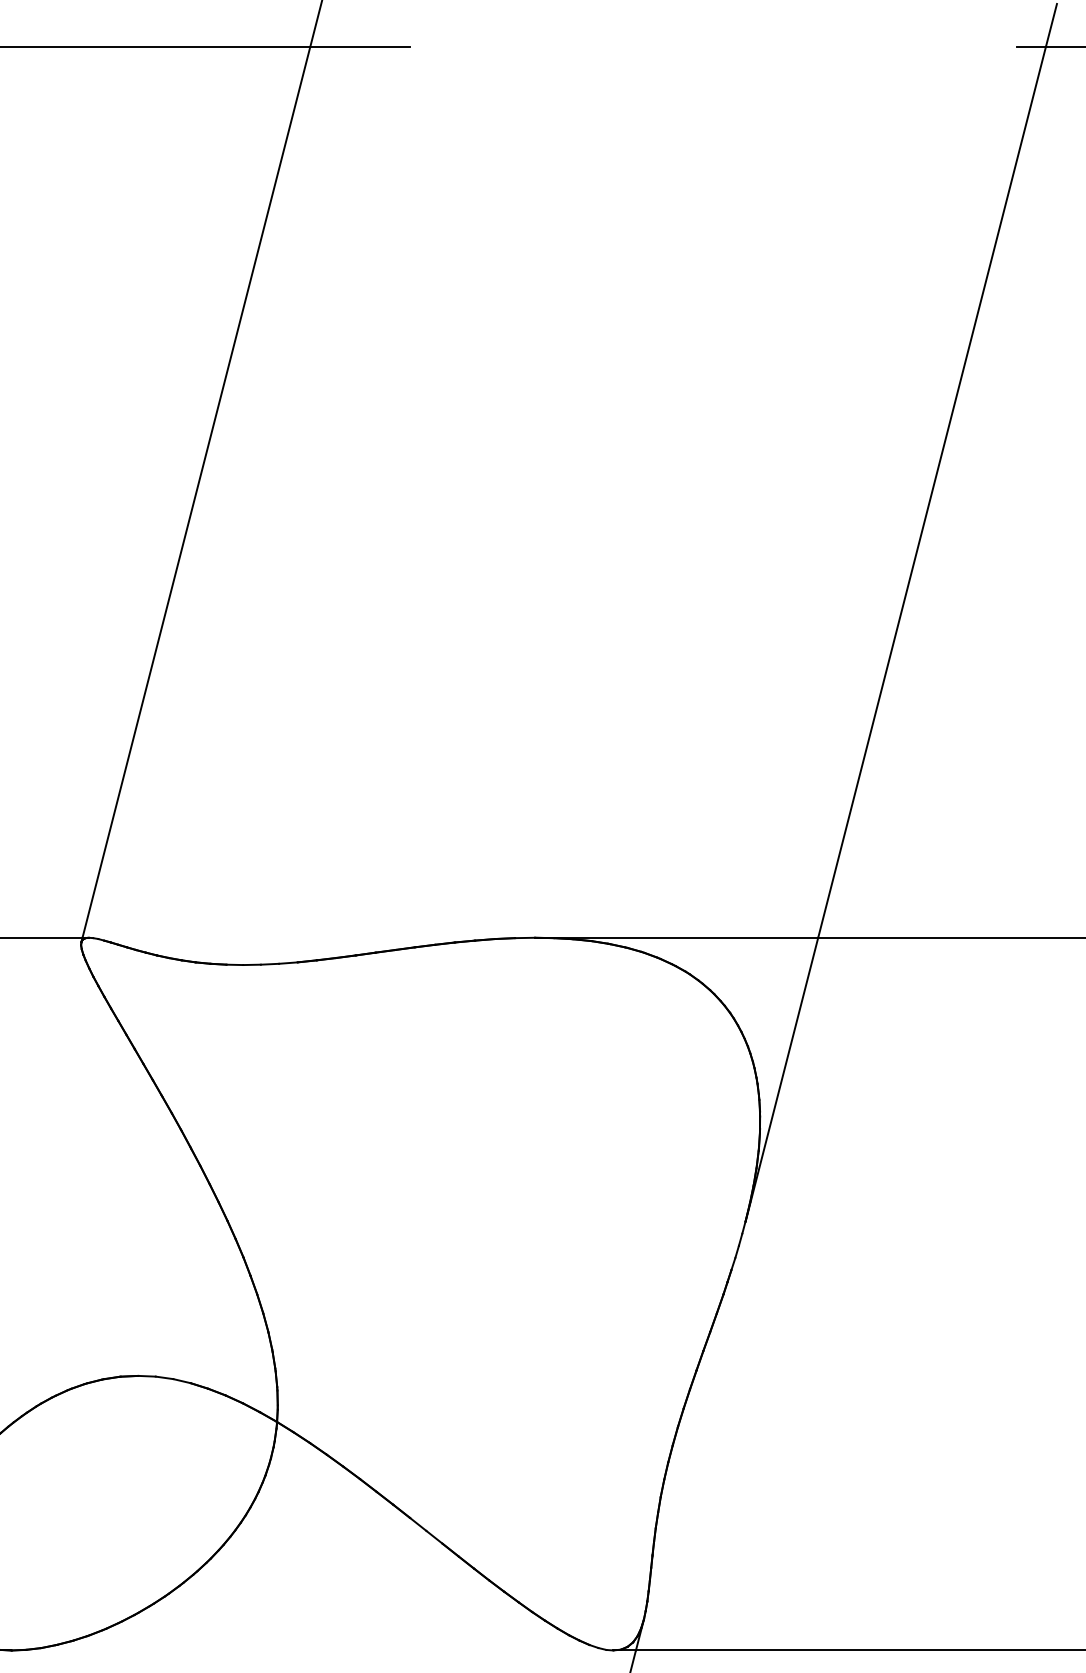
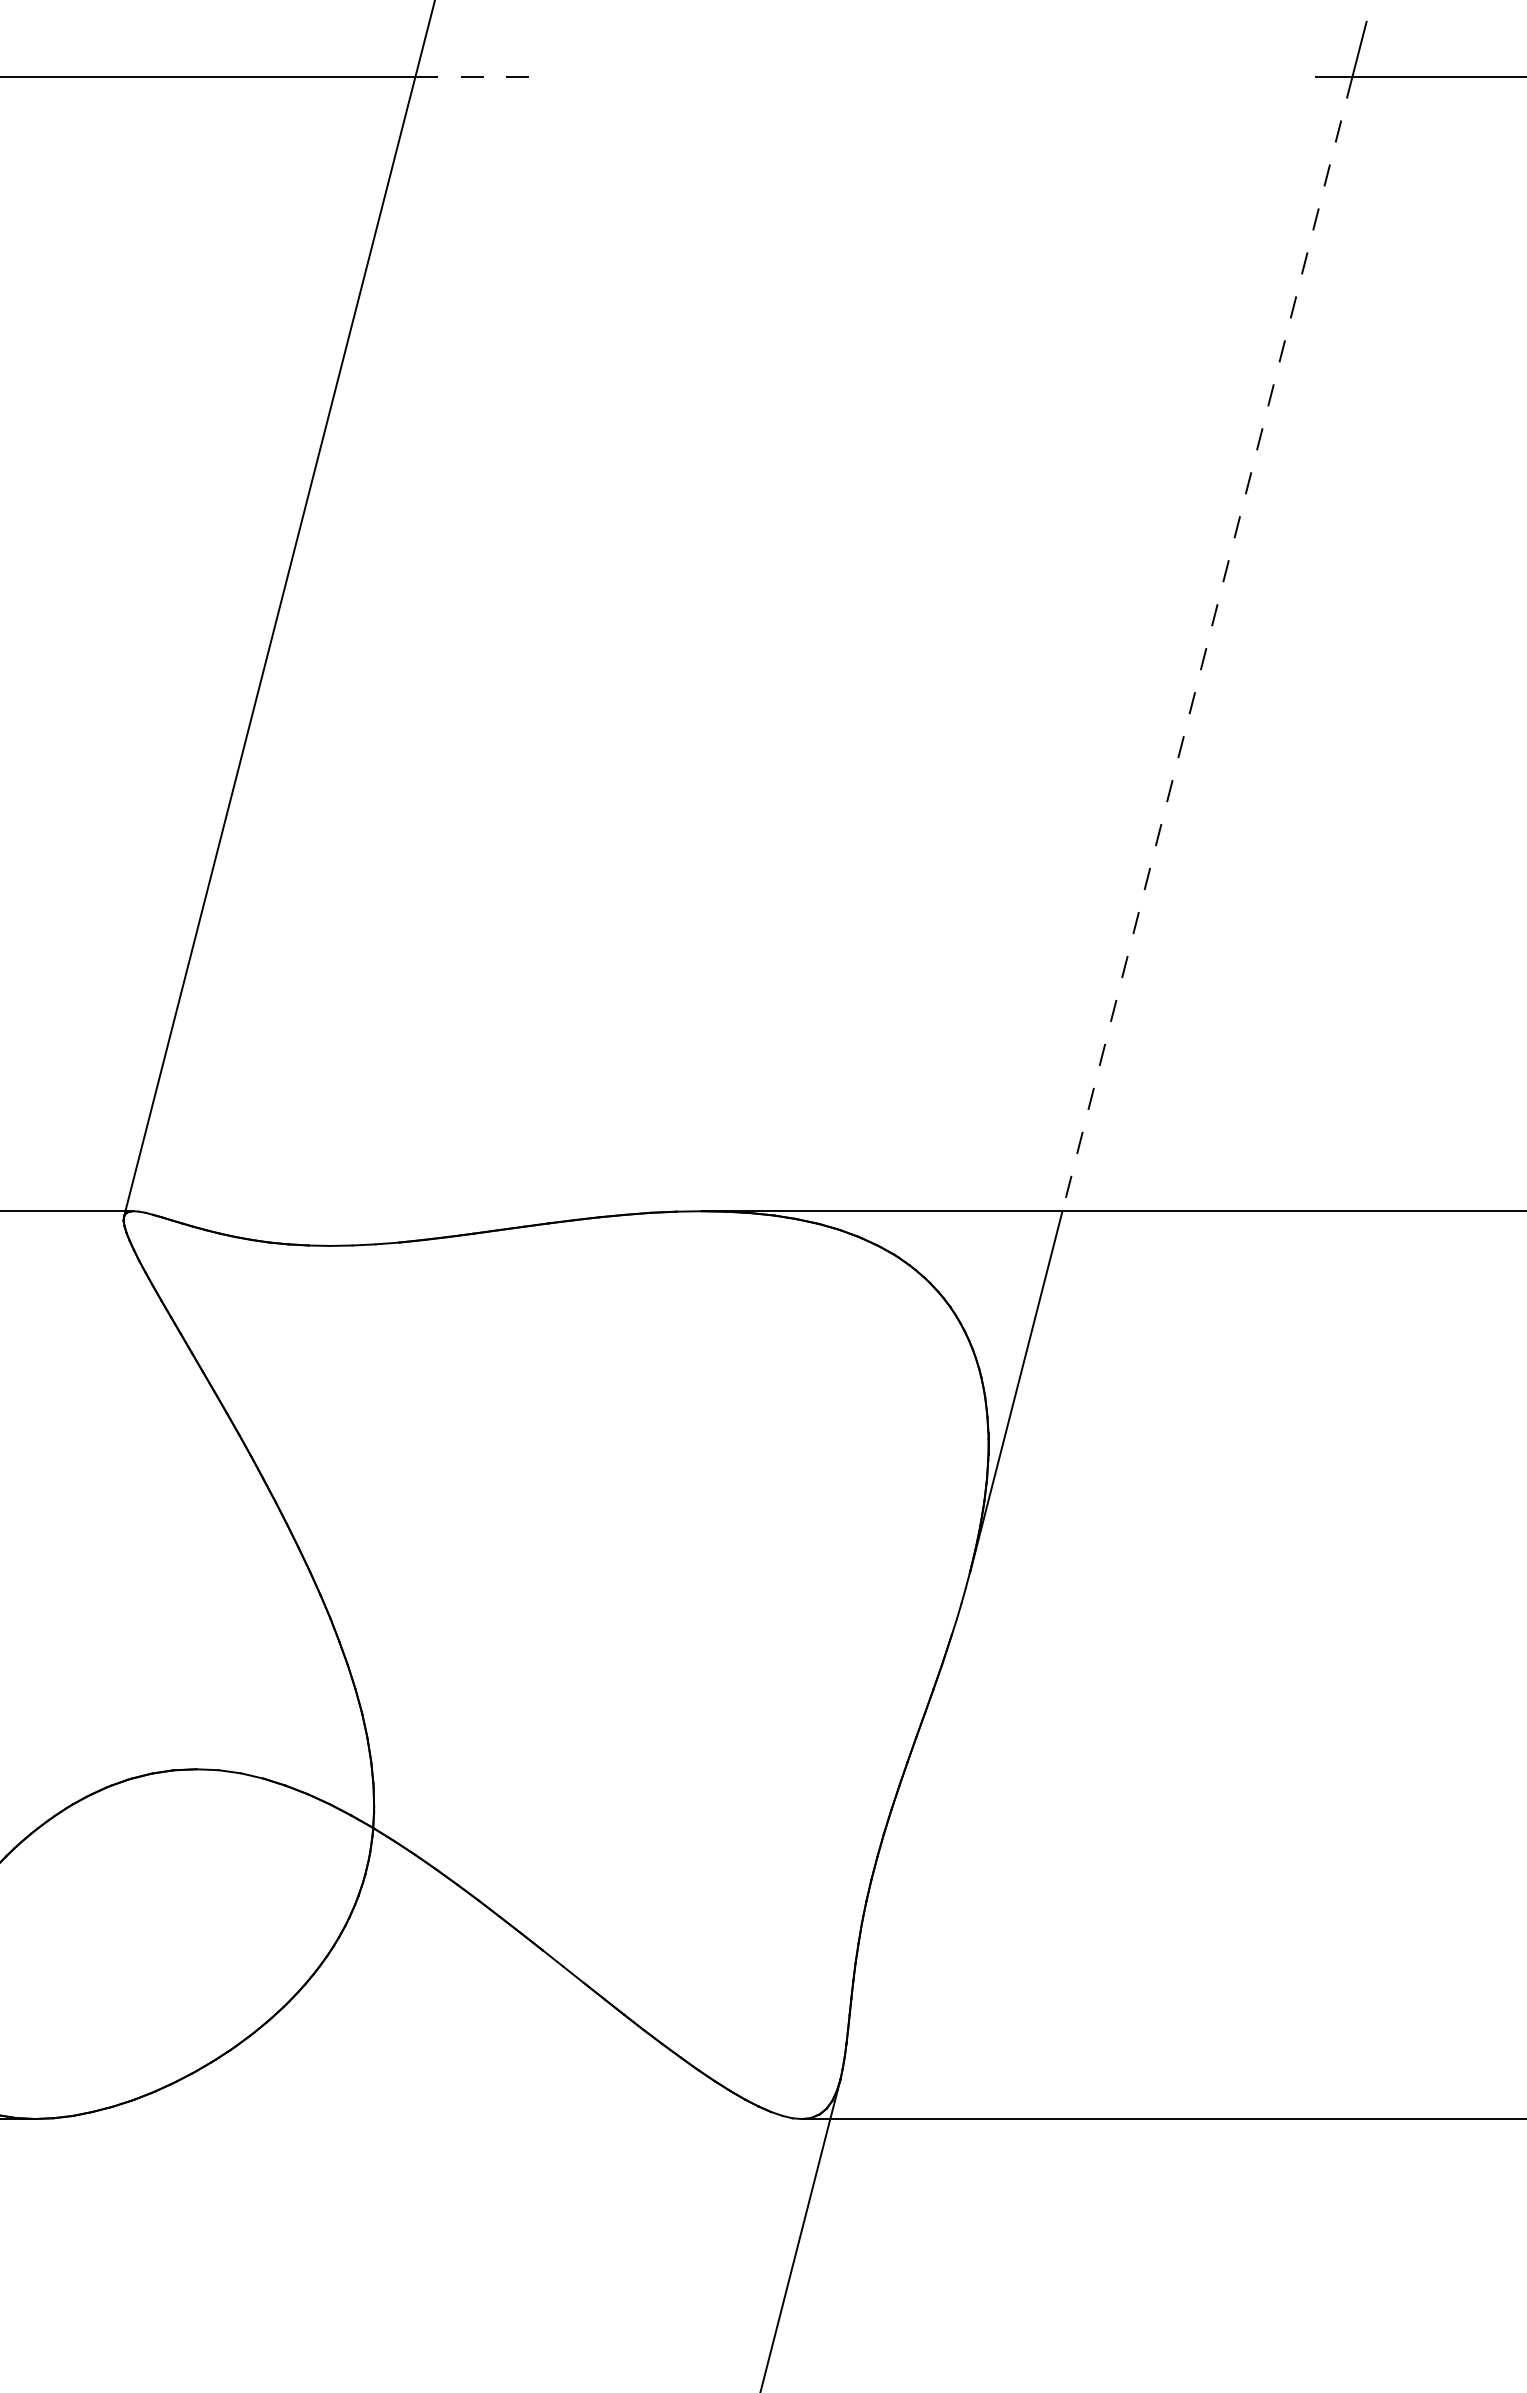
line: (360, 46) -> (479, 76), solid -> dashed
line: (932, 492) -> (1207, 643), solid -> dashed

